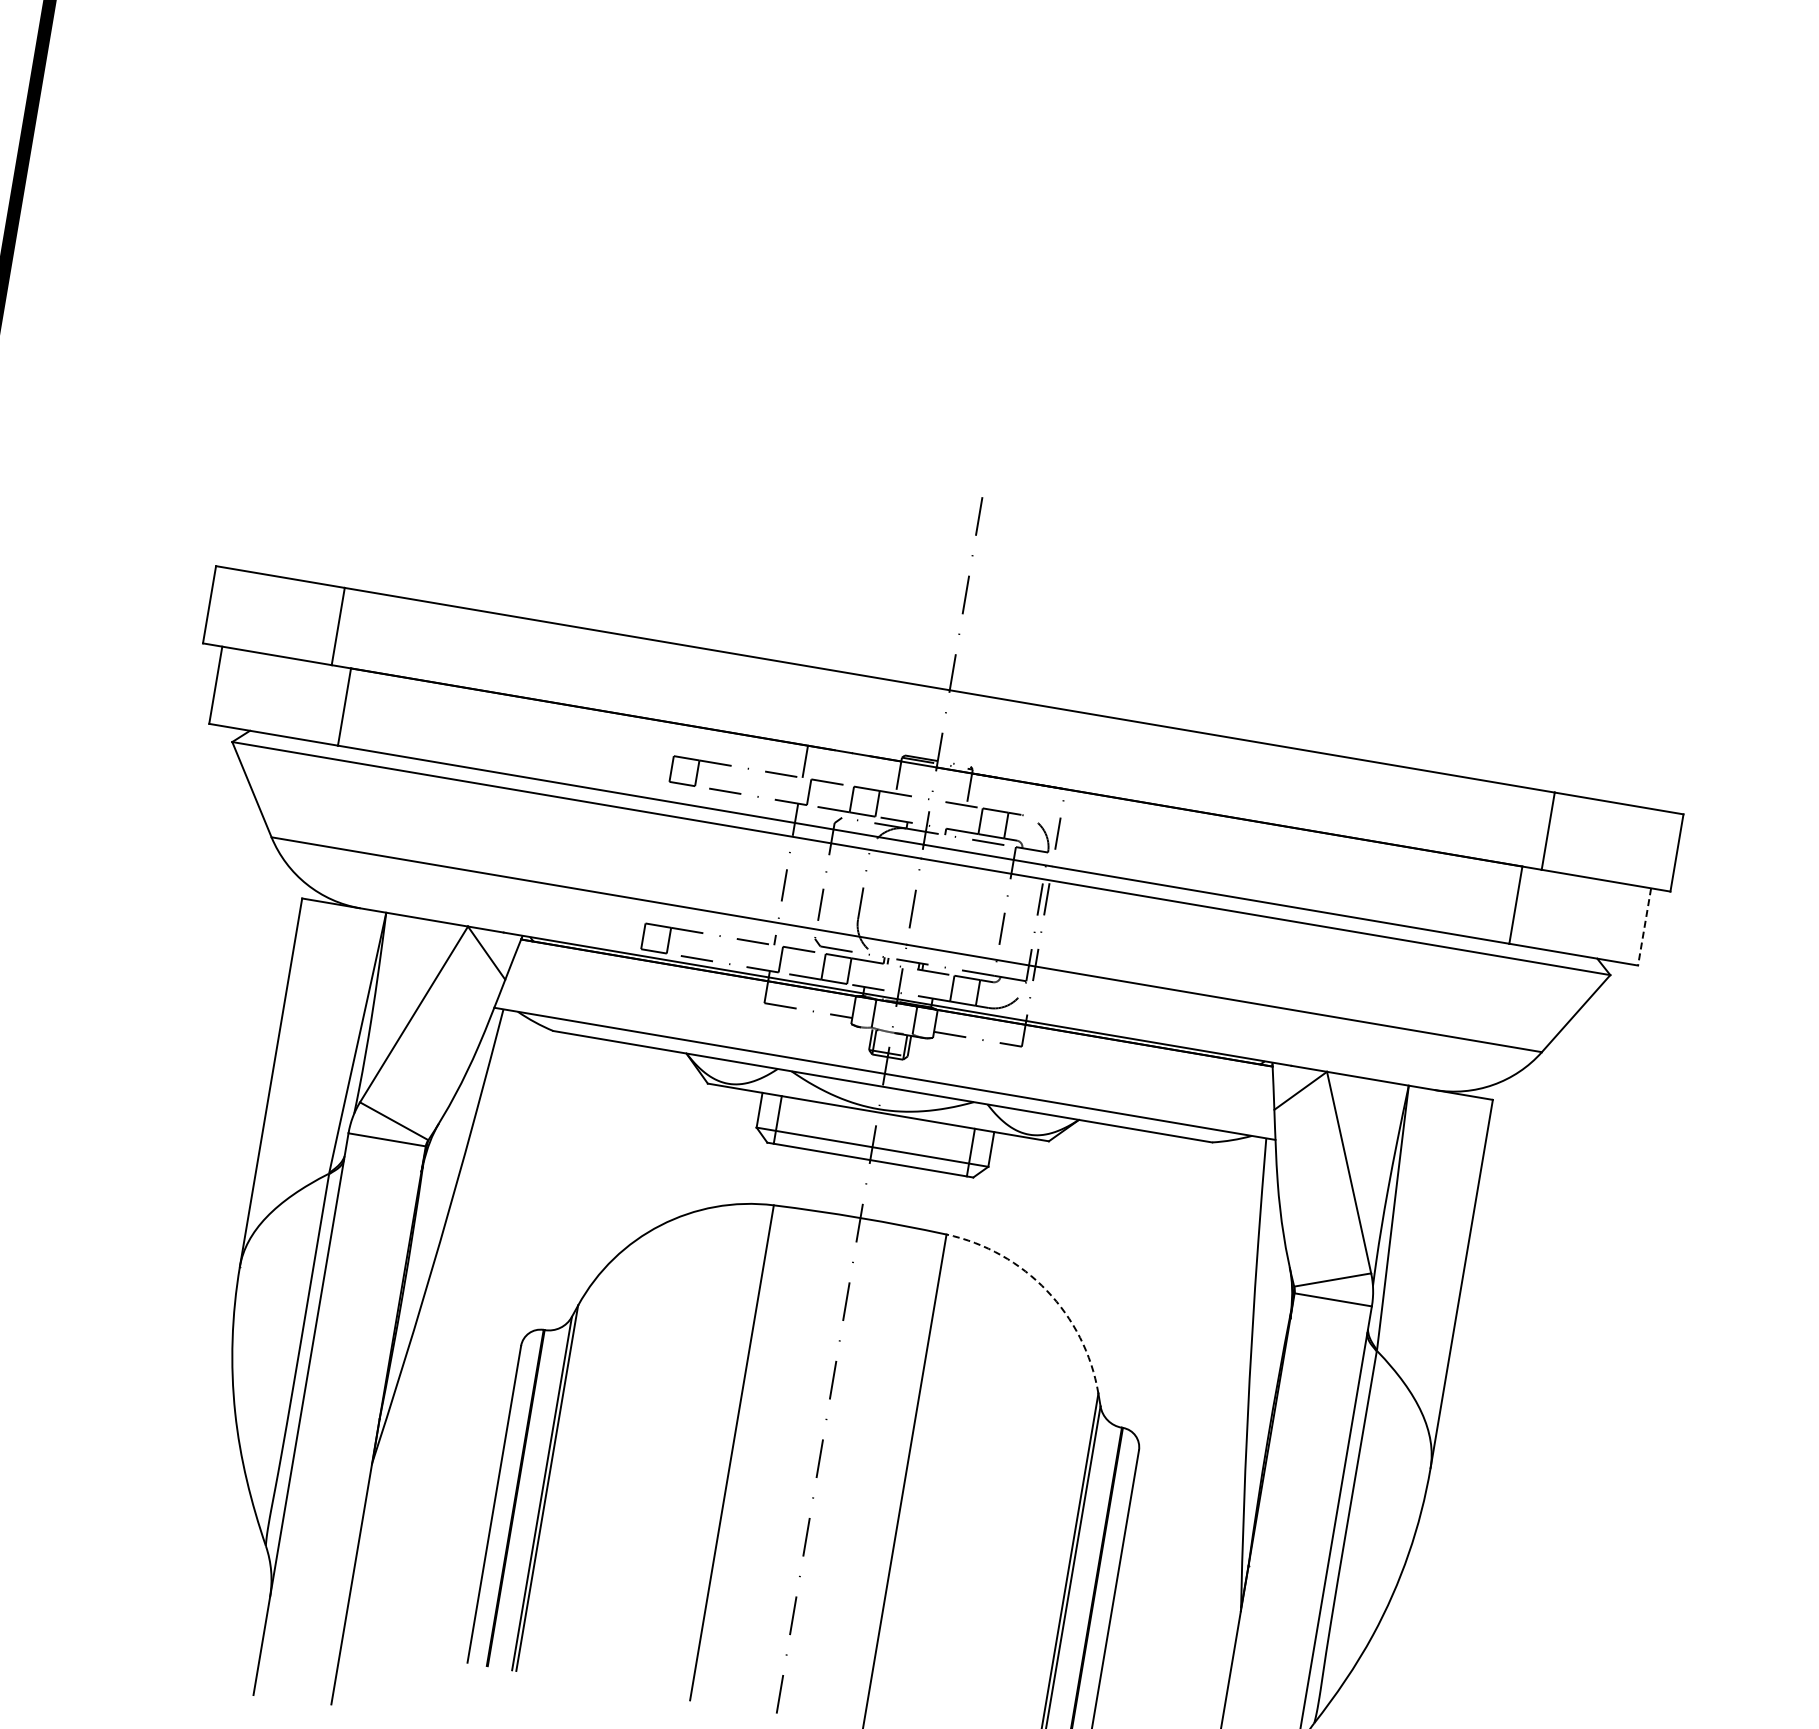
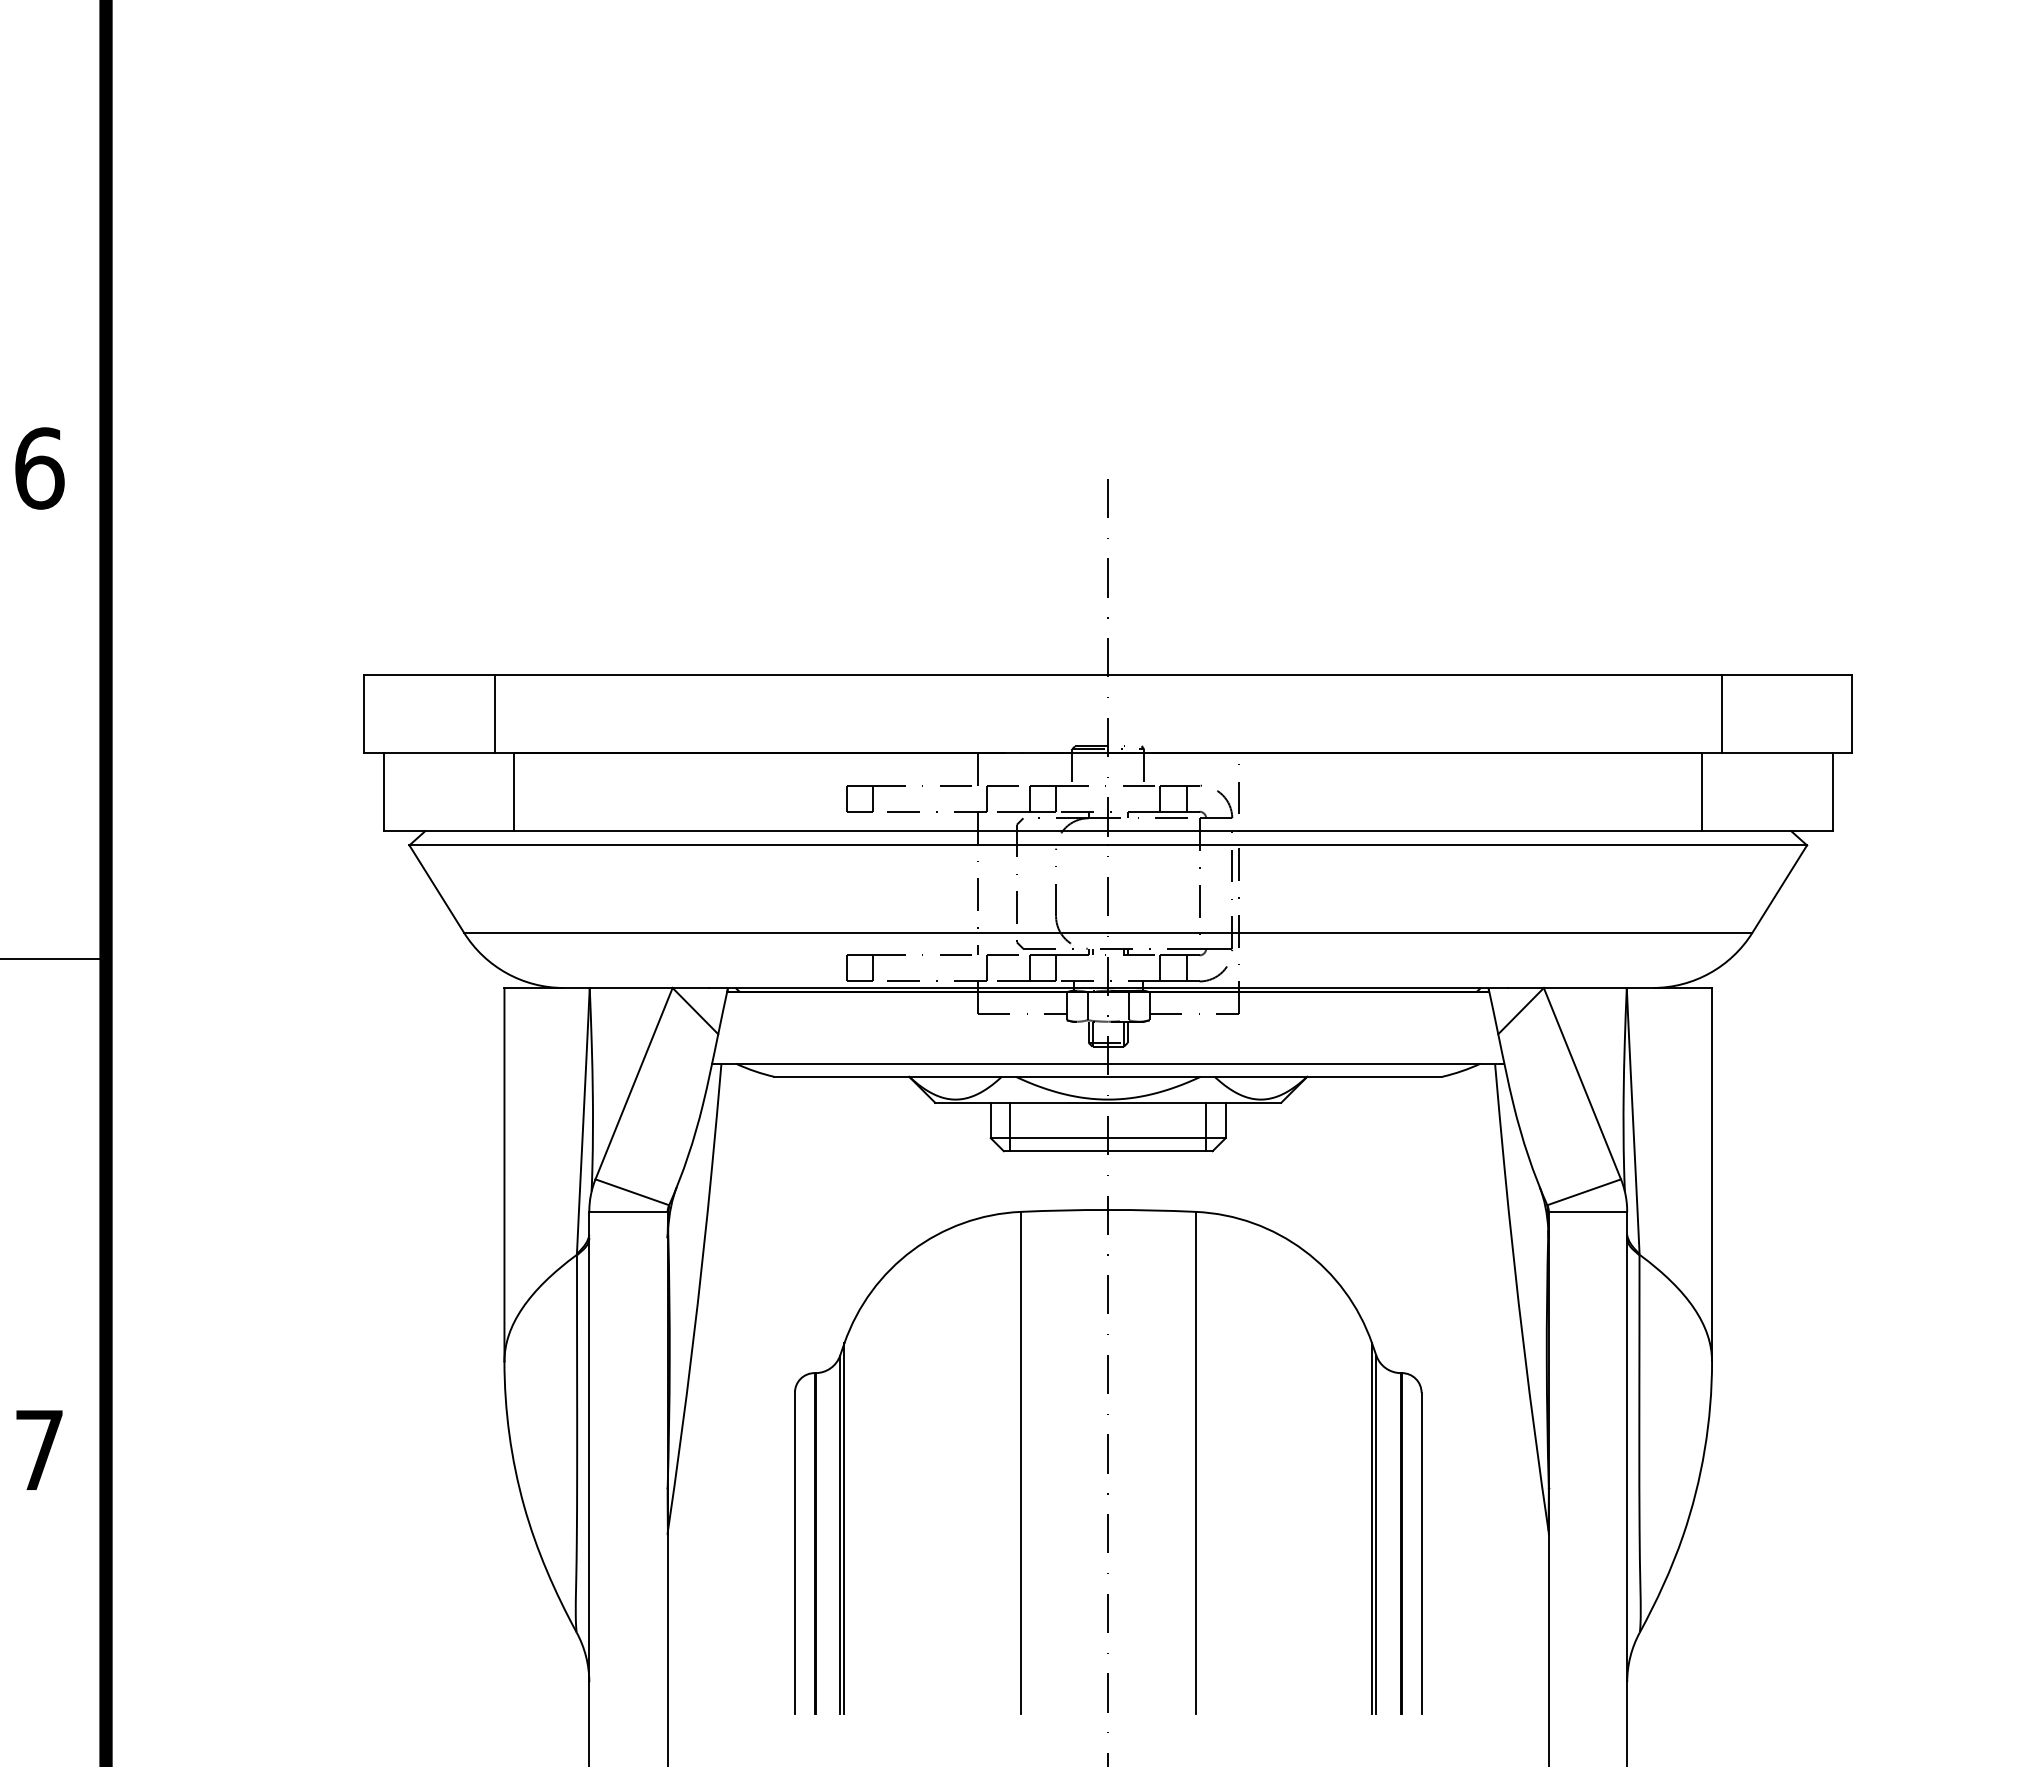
line: (1644, 927) -> (1832, 792), dashed -> solid
arc: (1047, 1290) -> (1304, 1250), dashed -> solid

